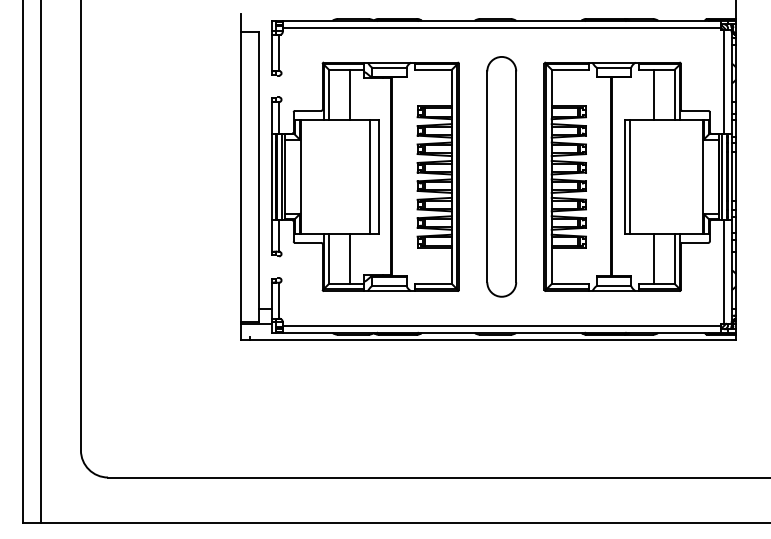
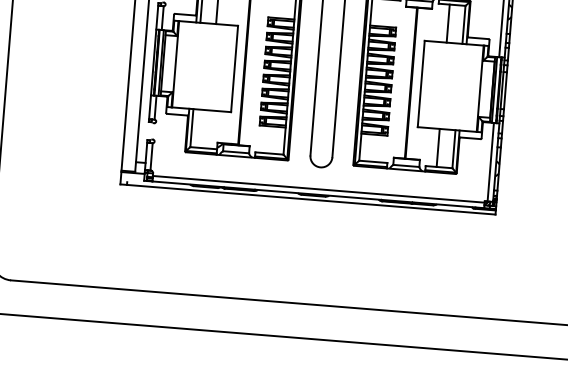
line: (369, 176) -> (227, 68), removed
line: (629, 176) -> (424, 84), removed
line: (349, 258) -> (207, 129), removed

